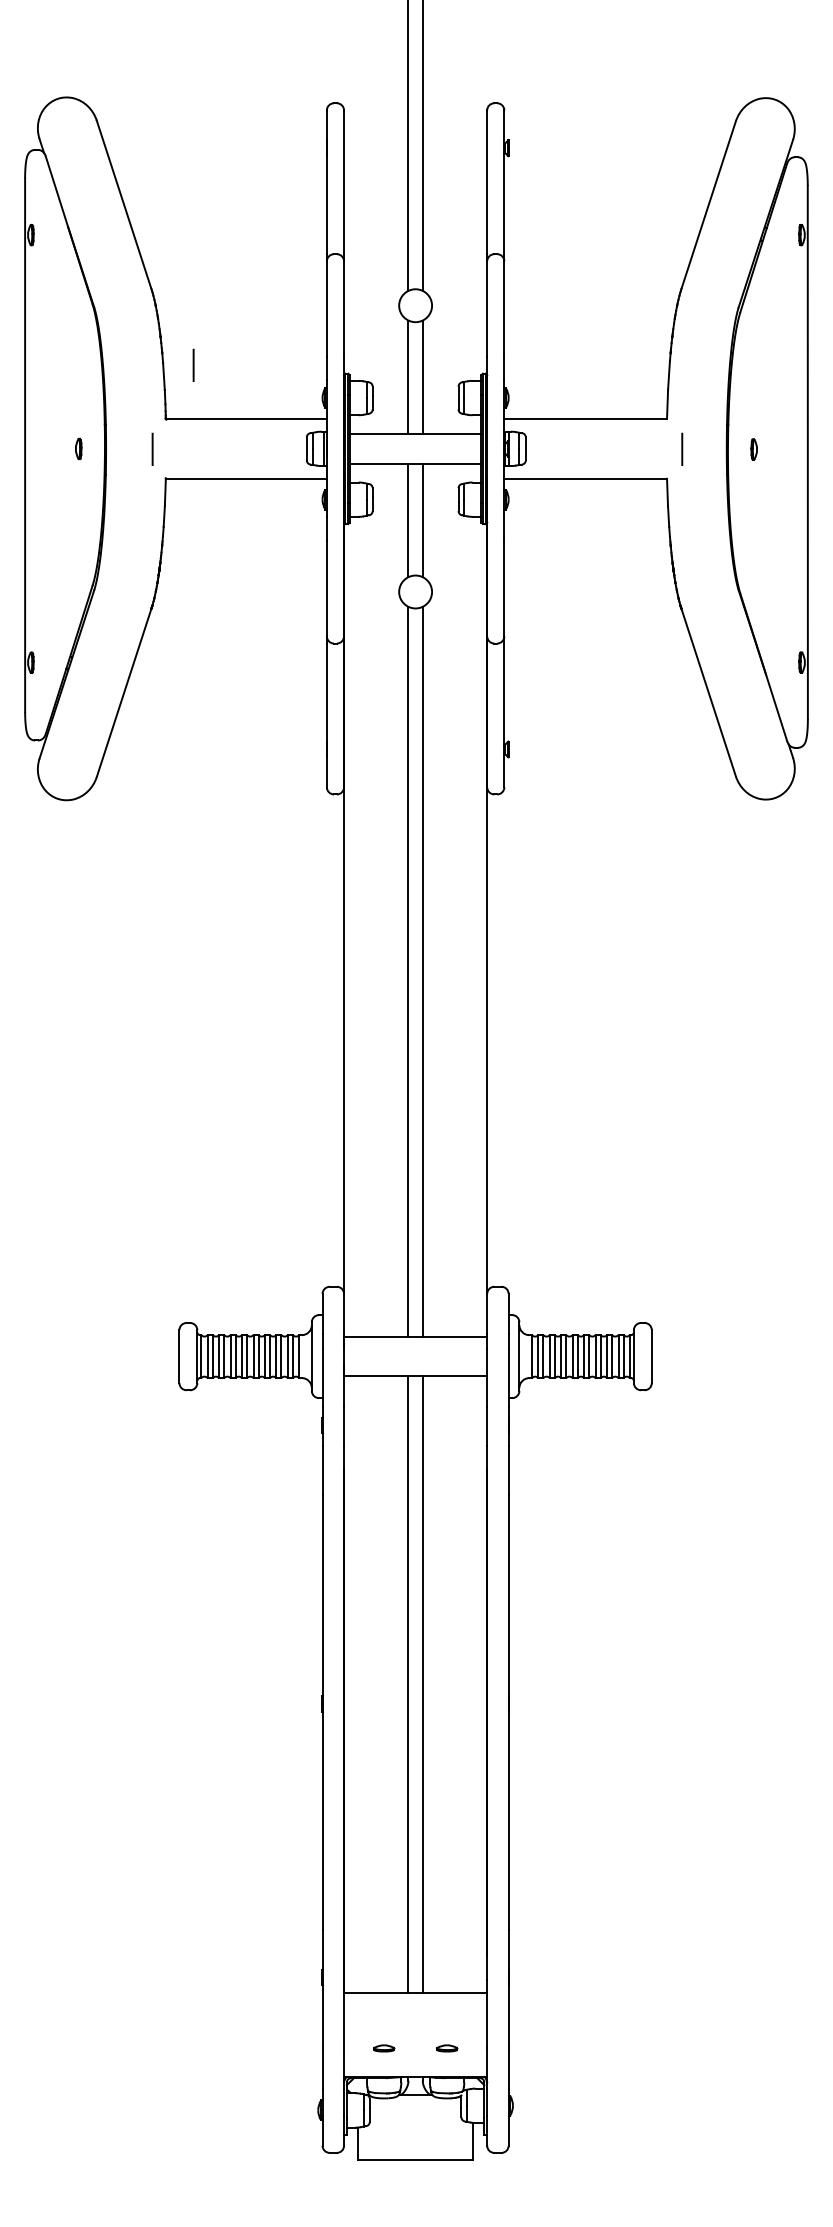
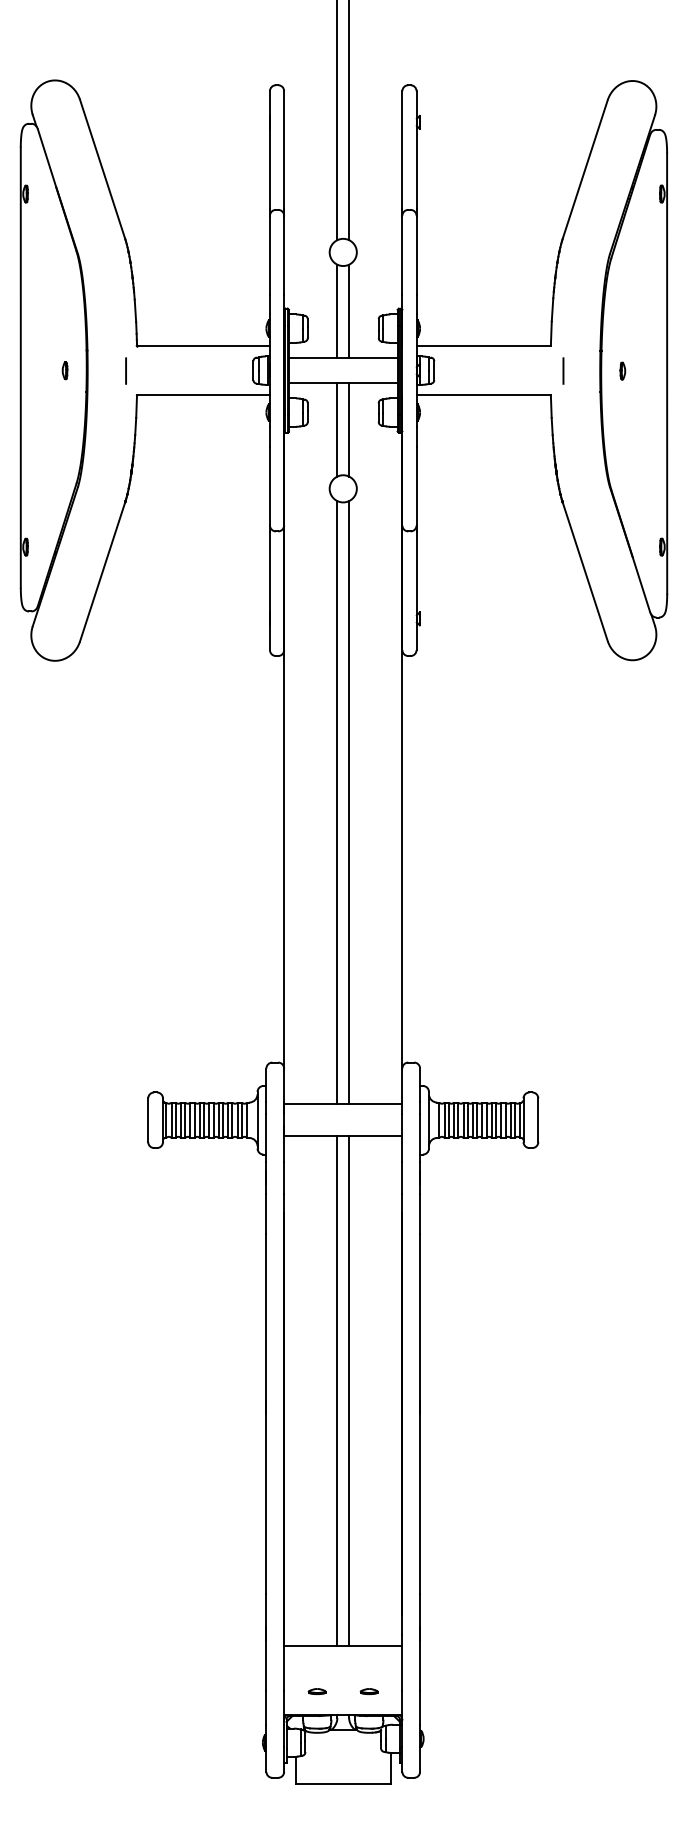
line: (193, 364) -> (159, 300), removed

